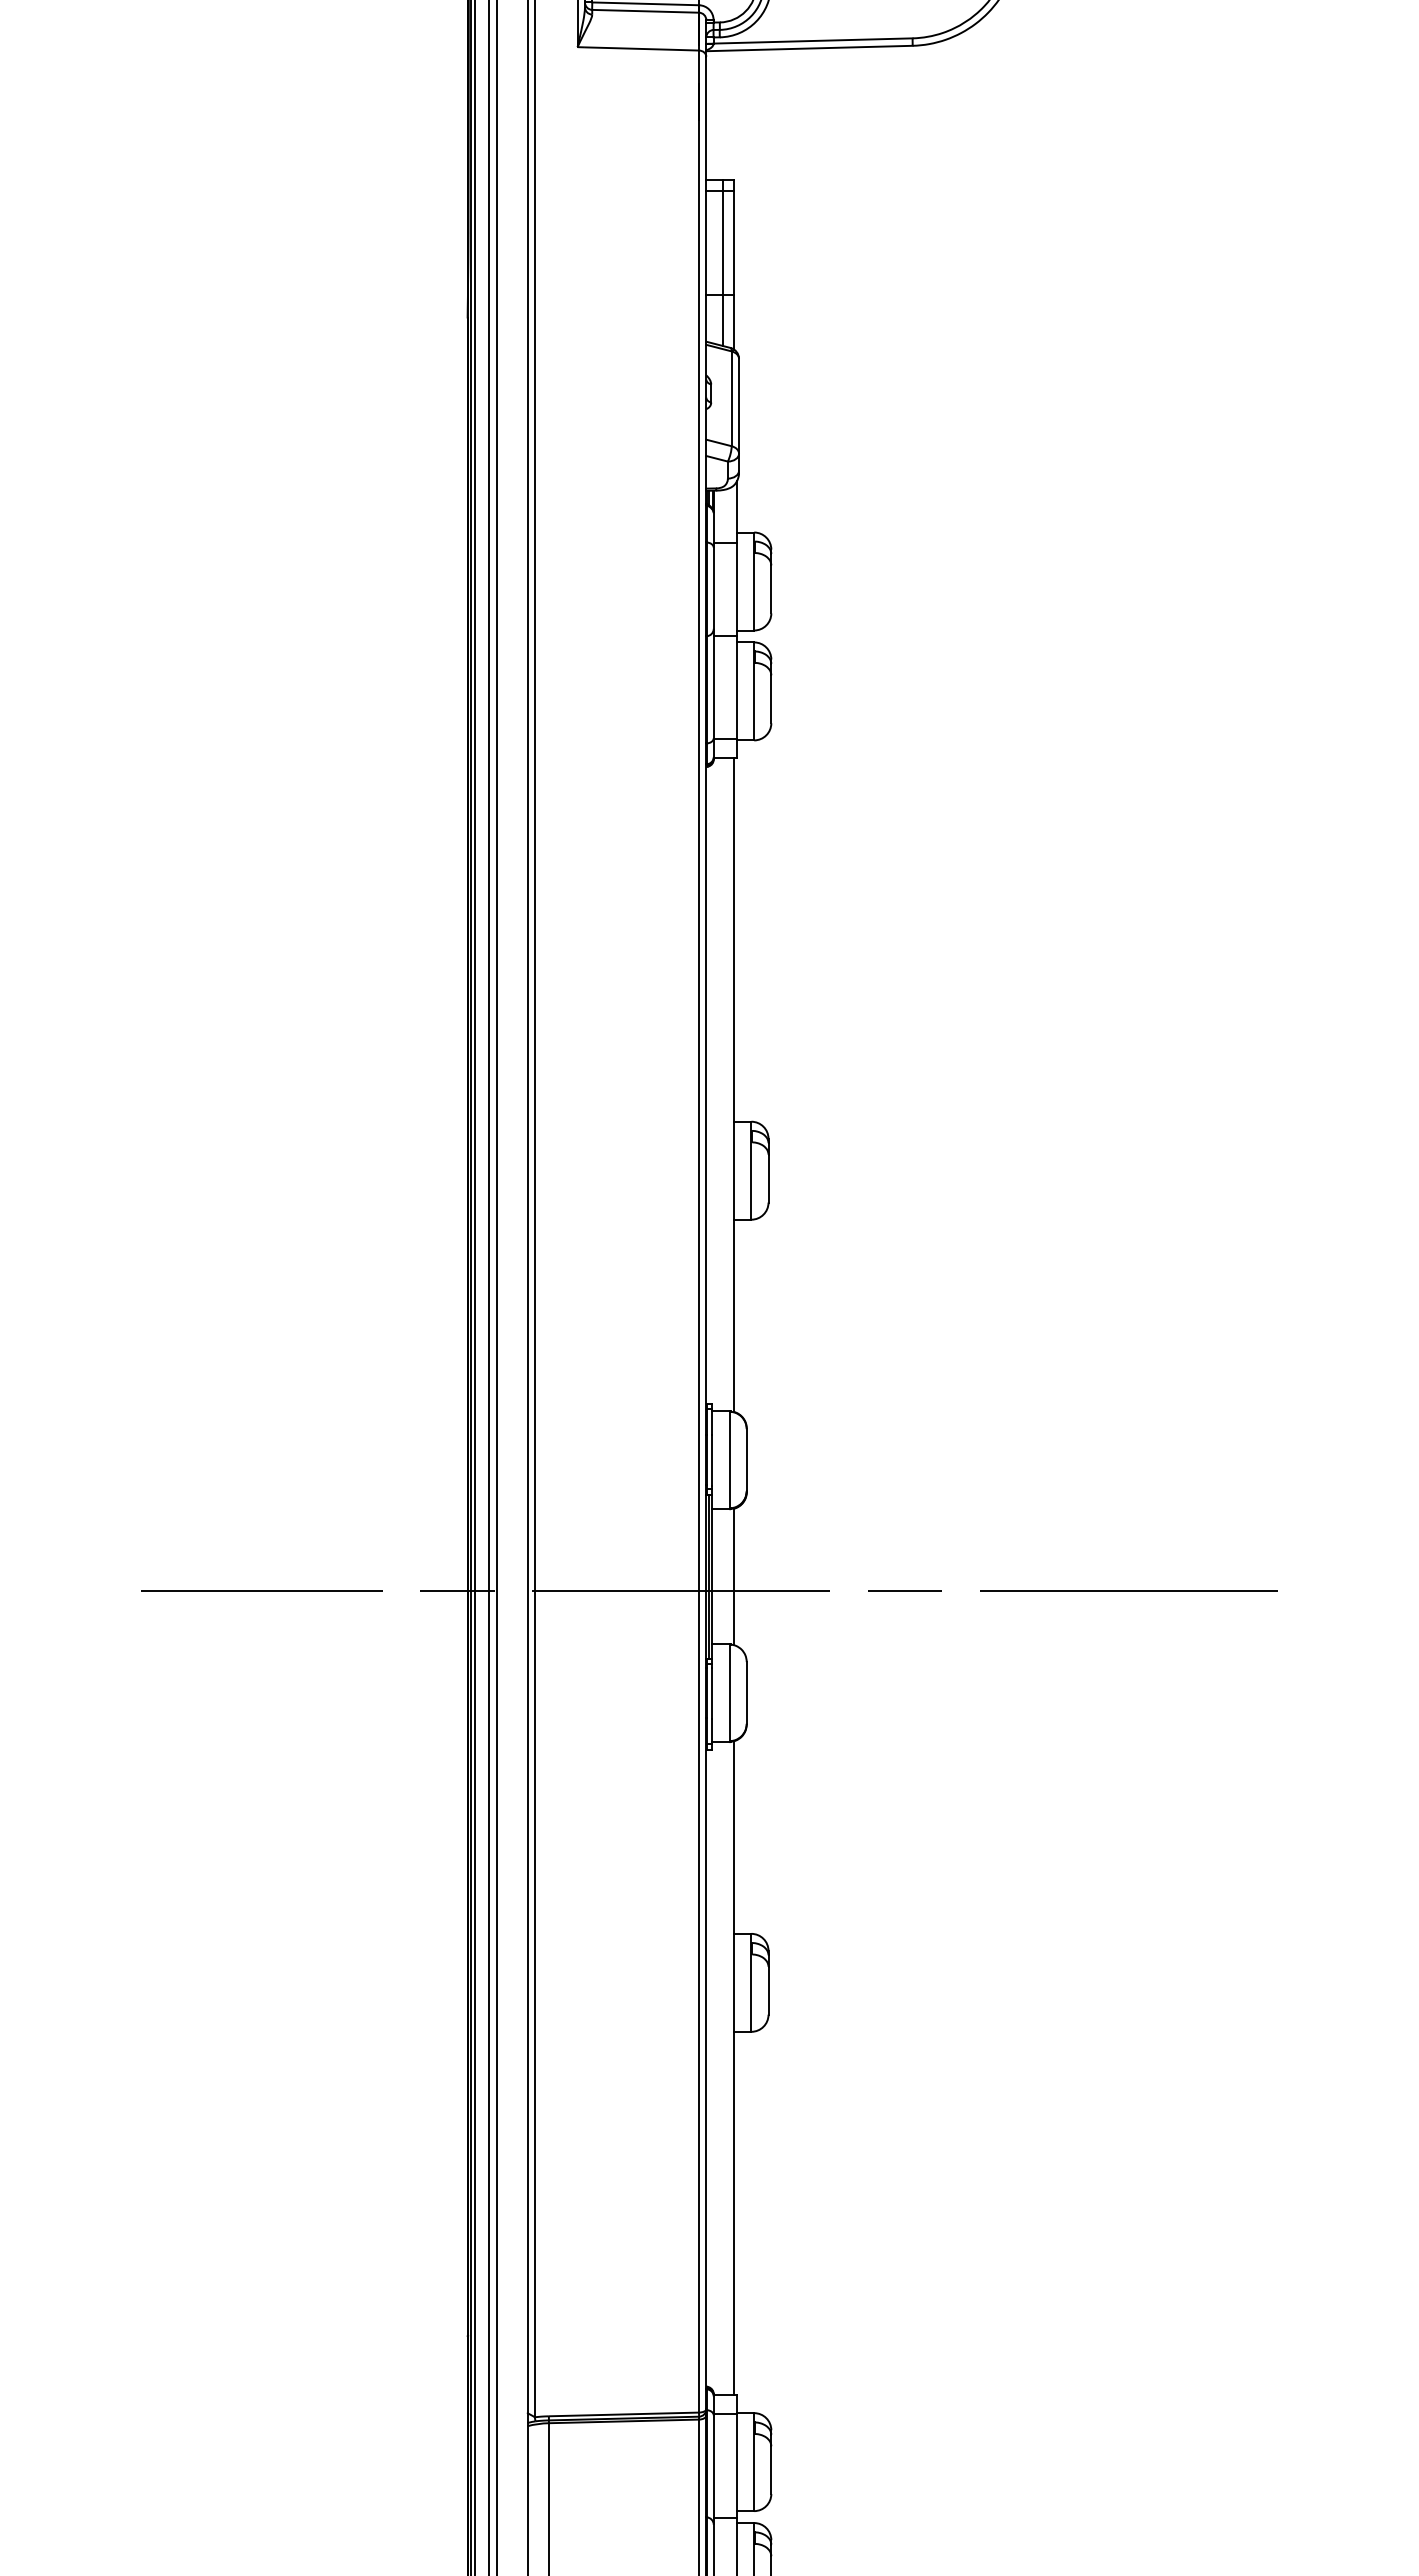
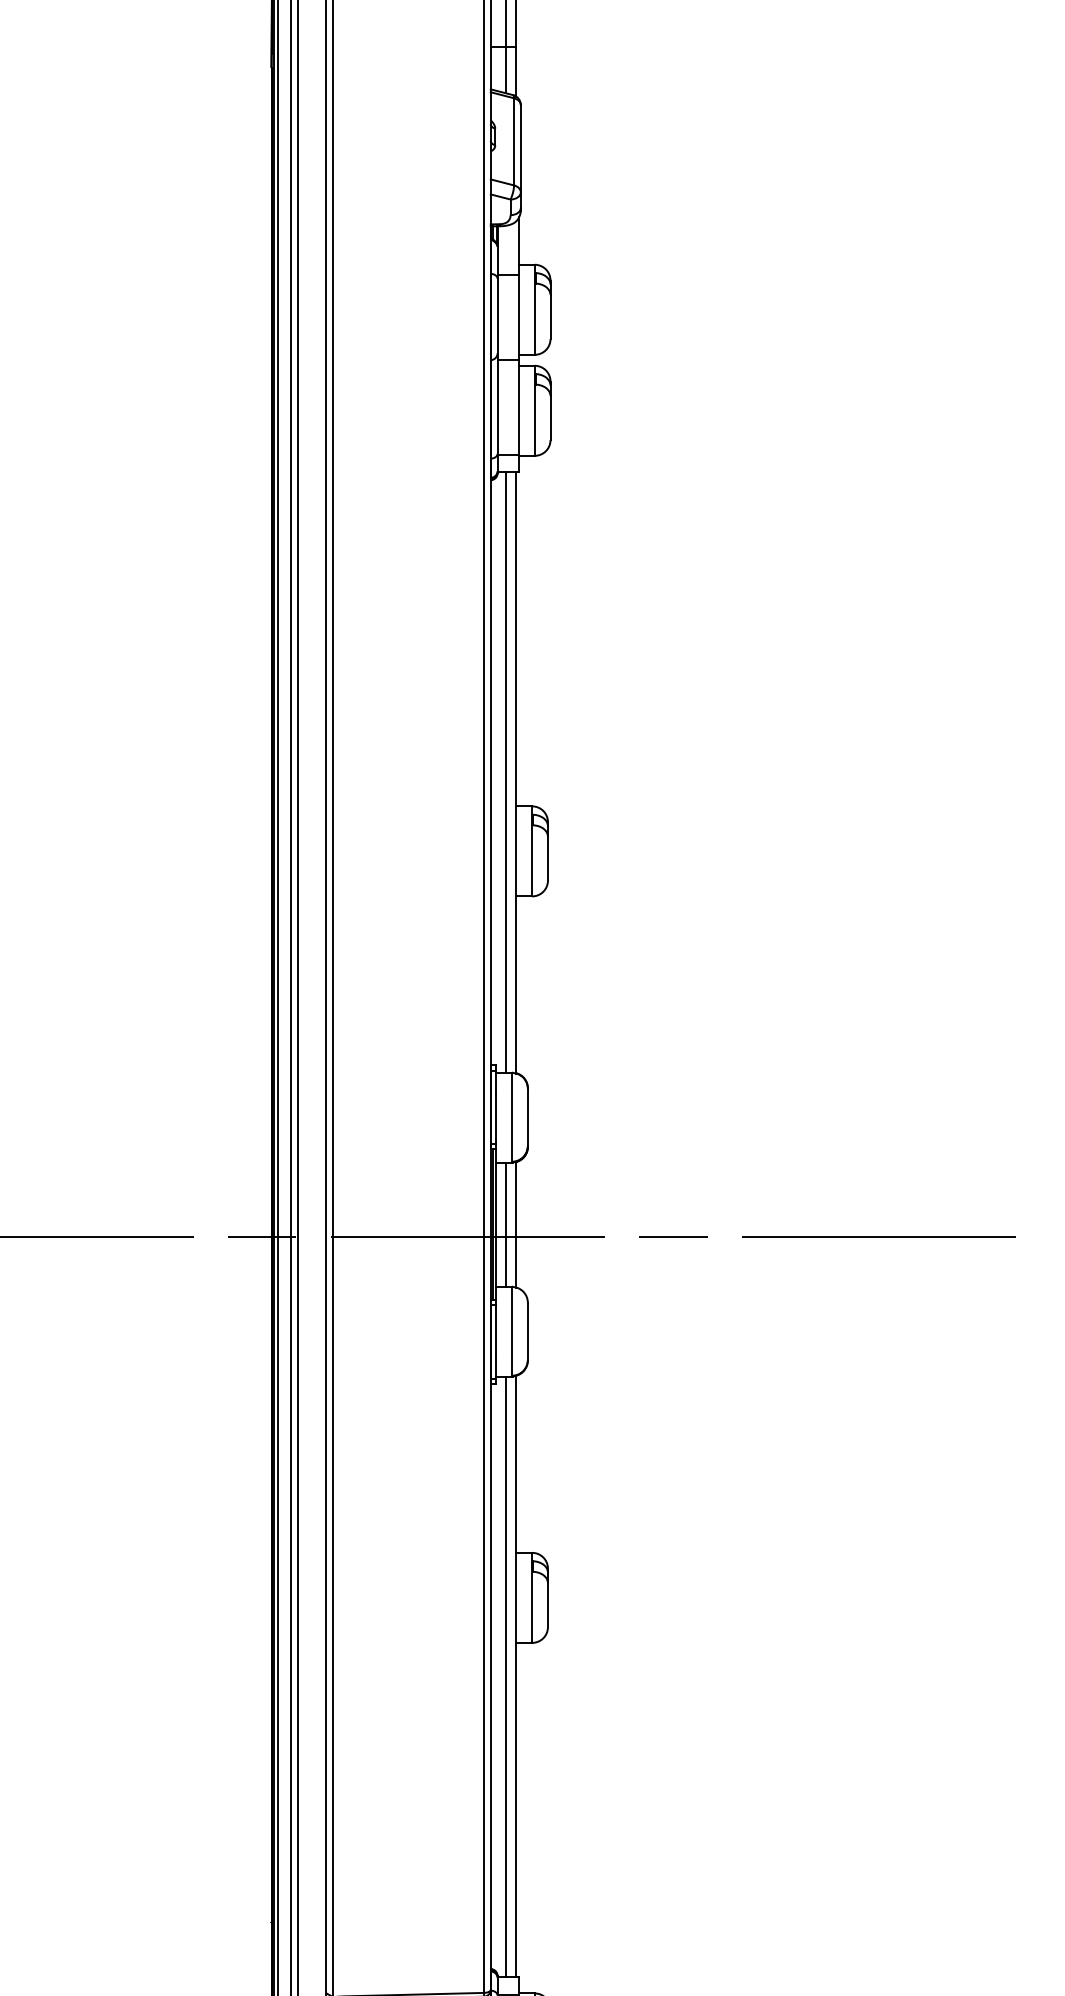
line: (723, 1084) -> (506, 772), added
line: (723, 1576) -> (506, 1224), added
line: (723, 2068) -> (506, 1676), added

